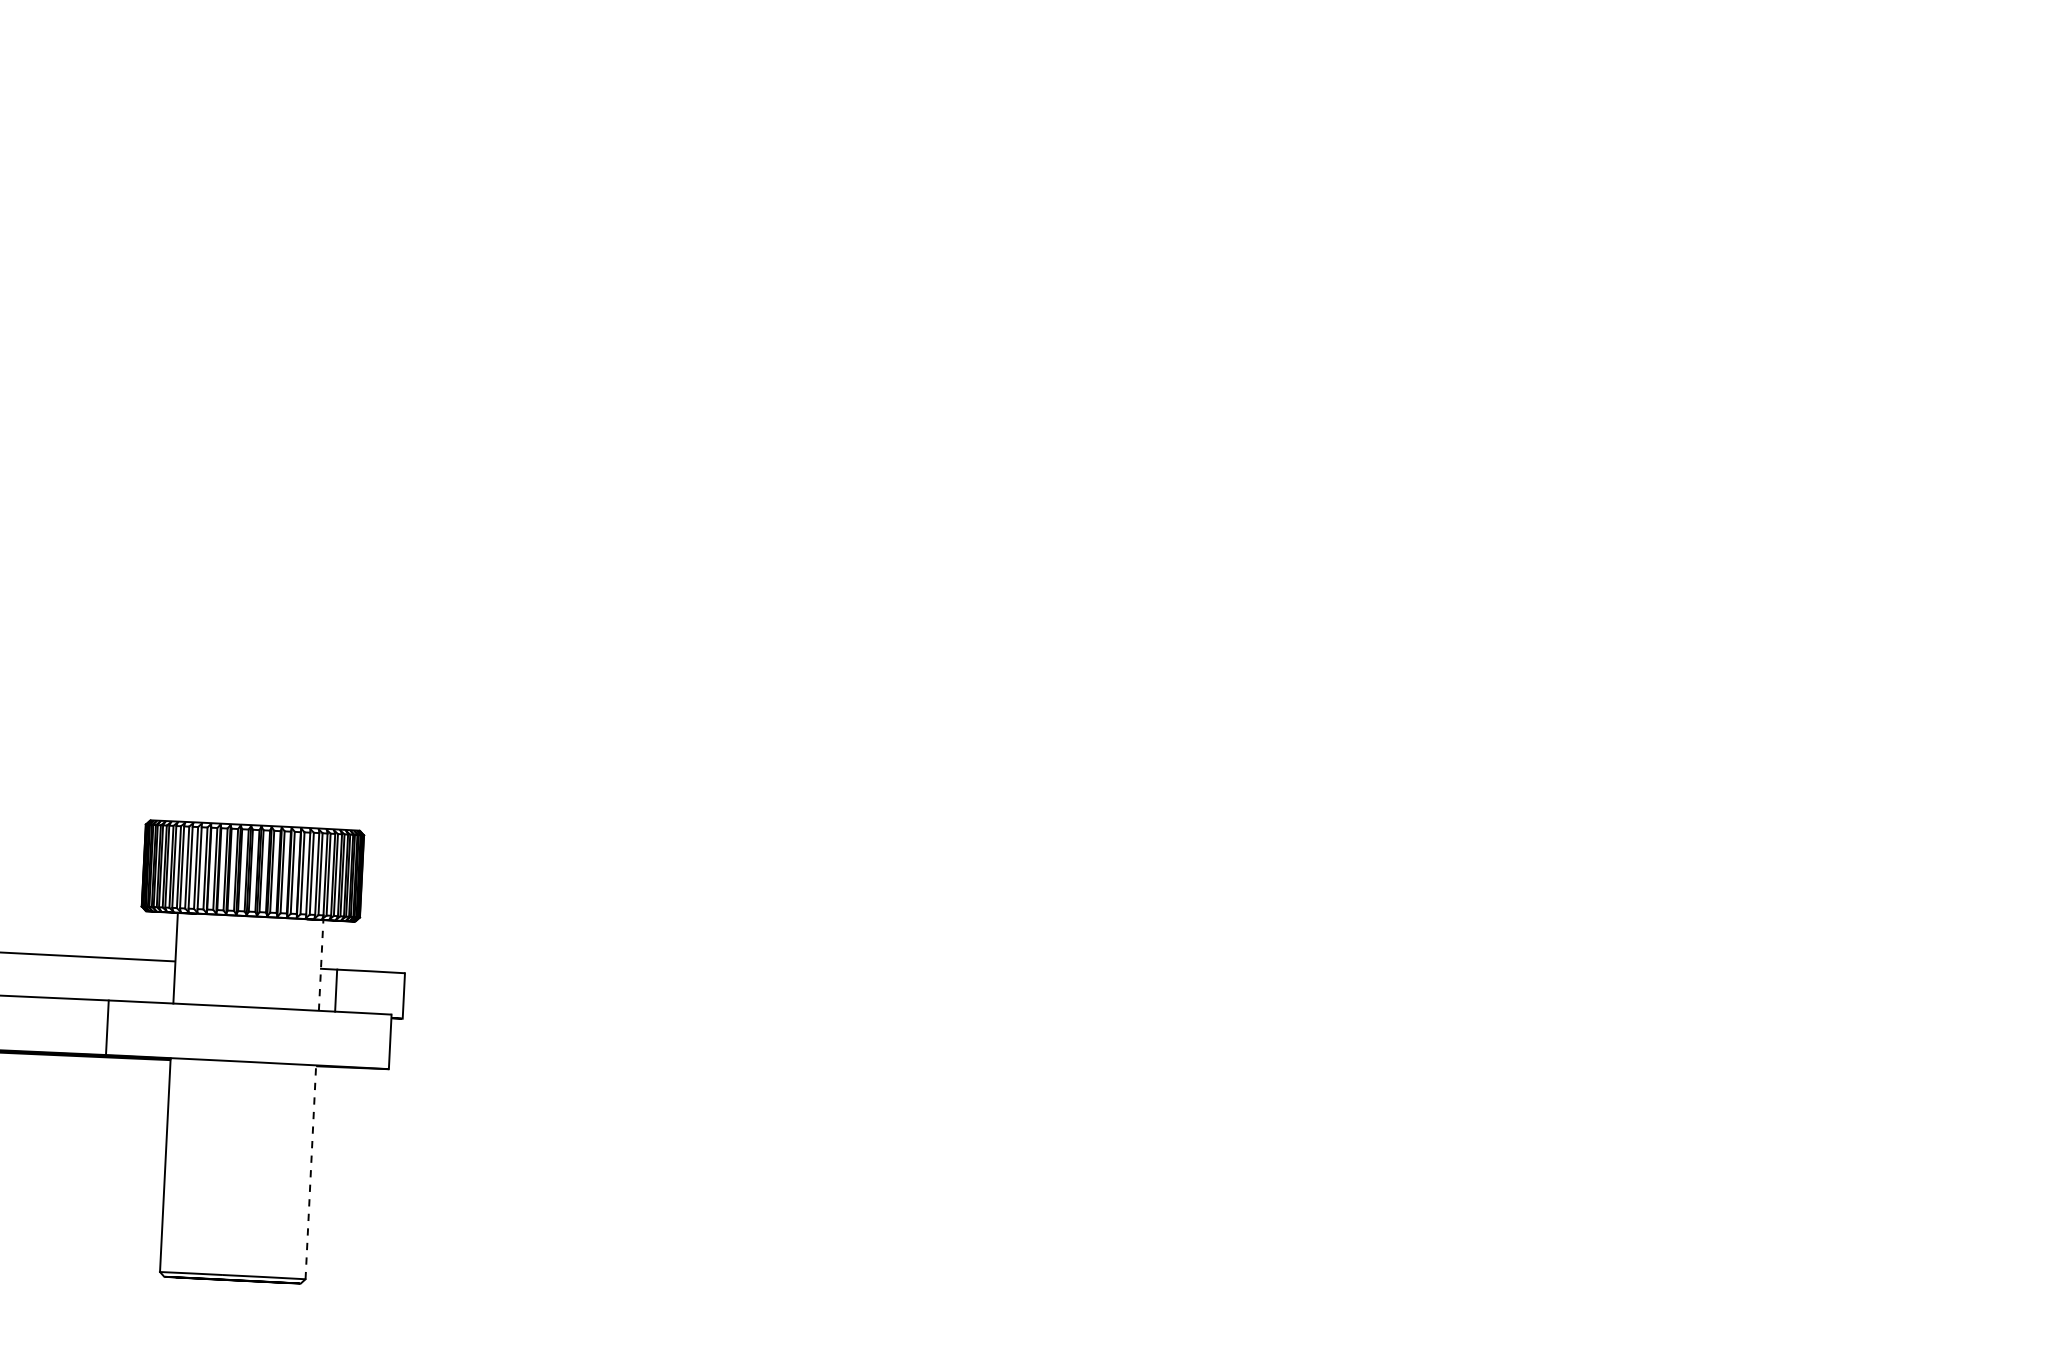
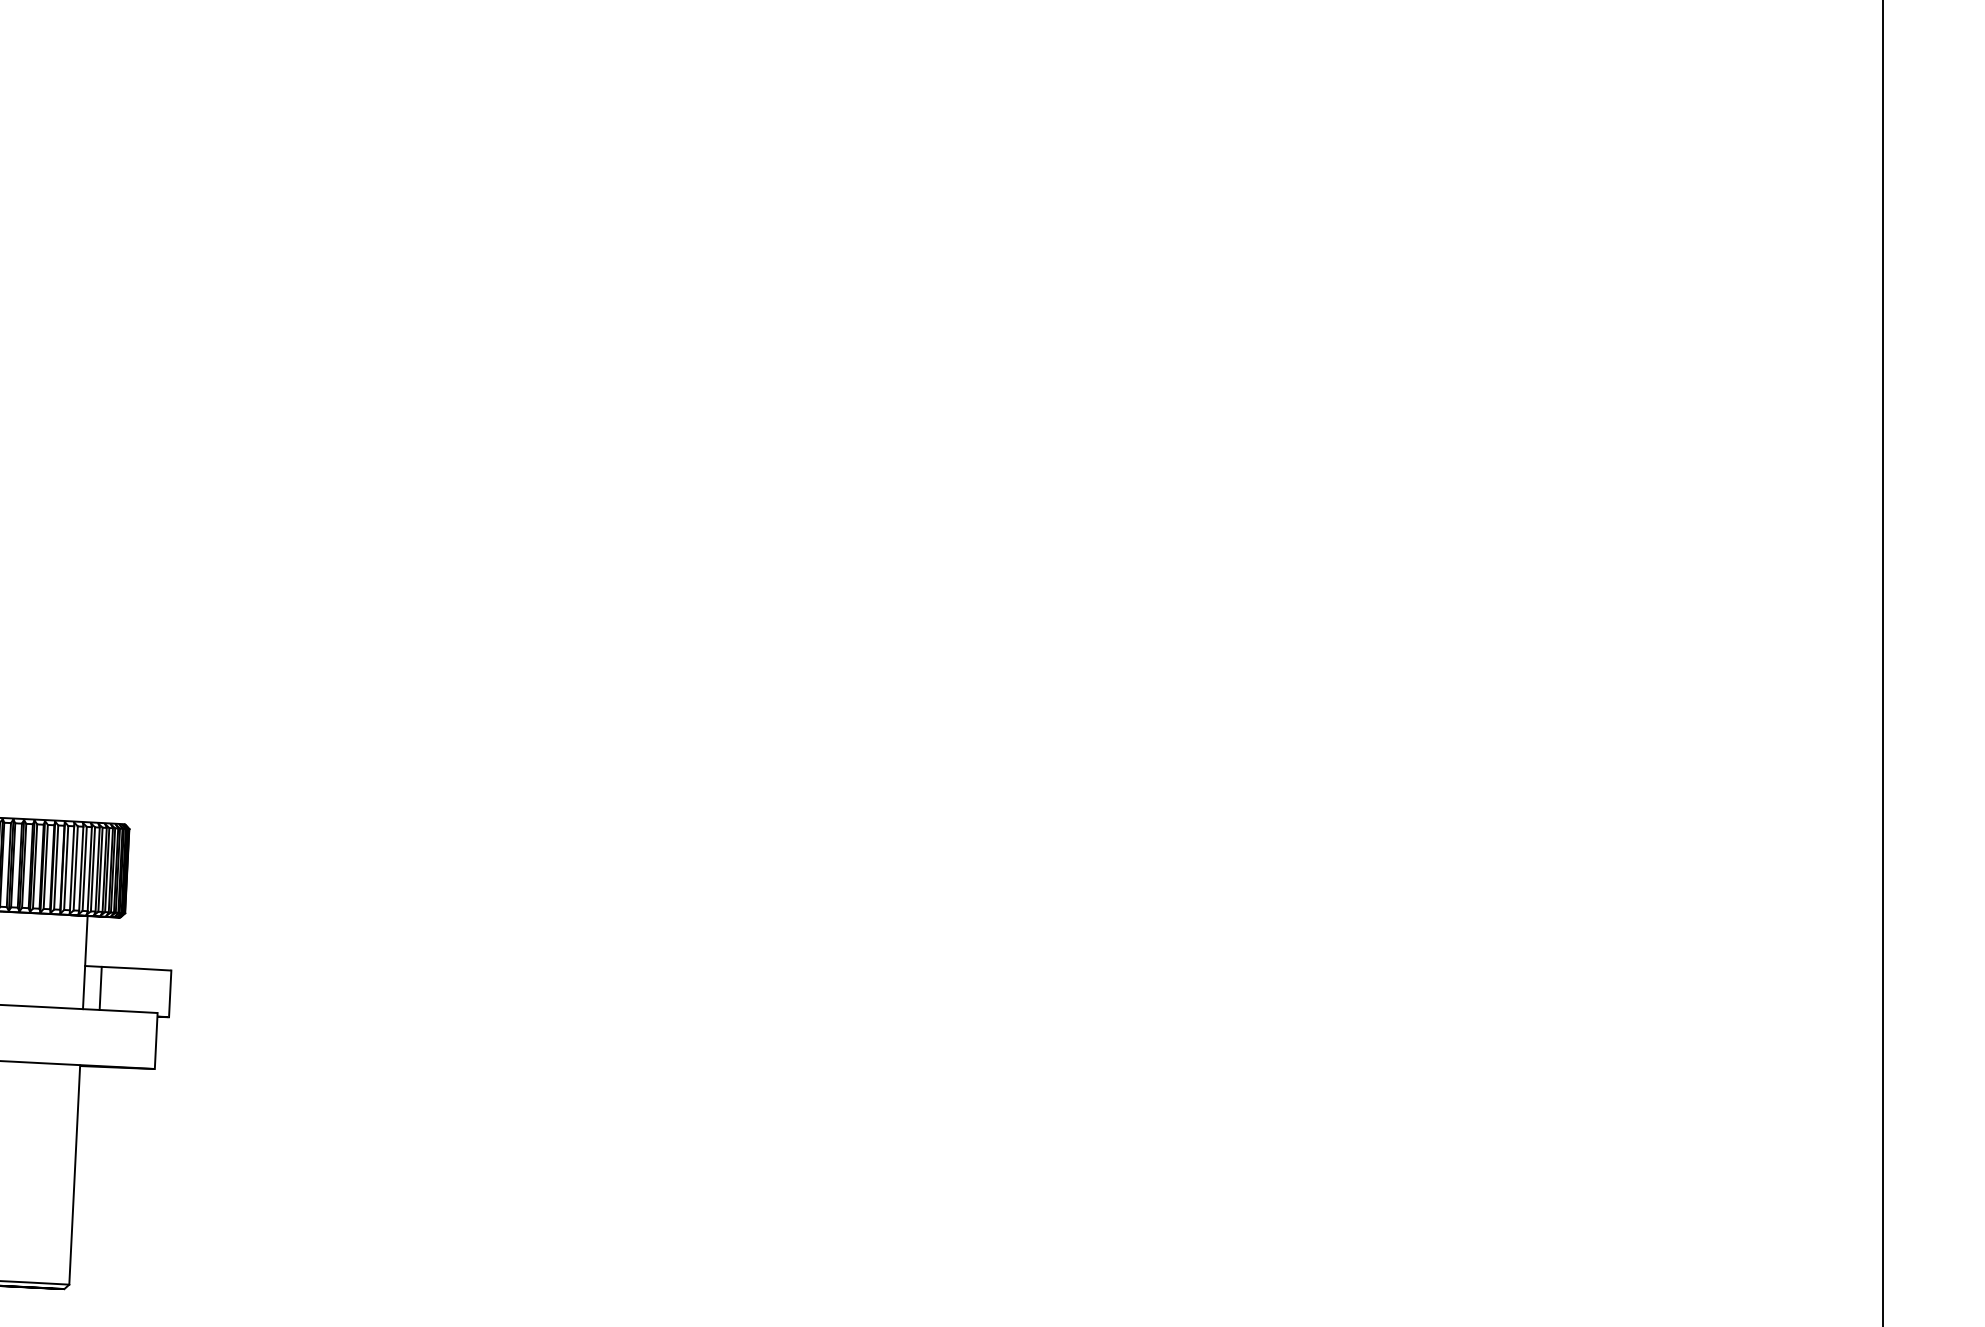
line: (321, 964) -> (85, 961), dashed -> solid
line: (310, 1172) -> (74, 1175), dashed -> solid

